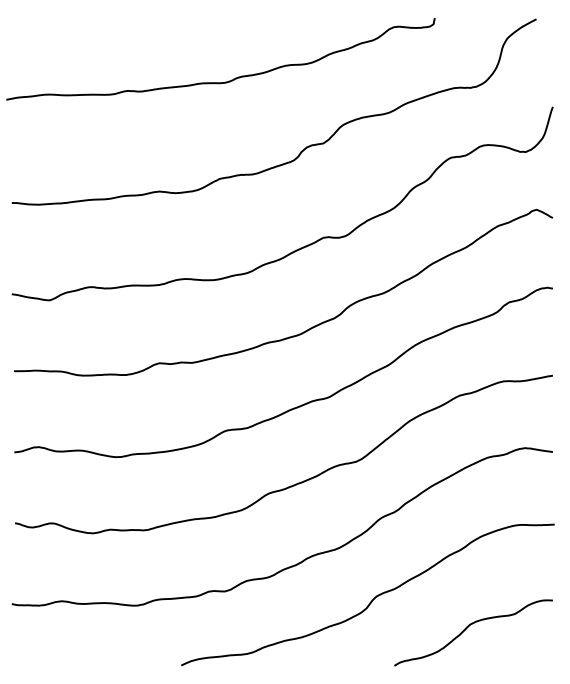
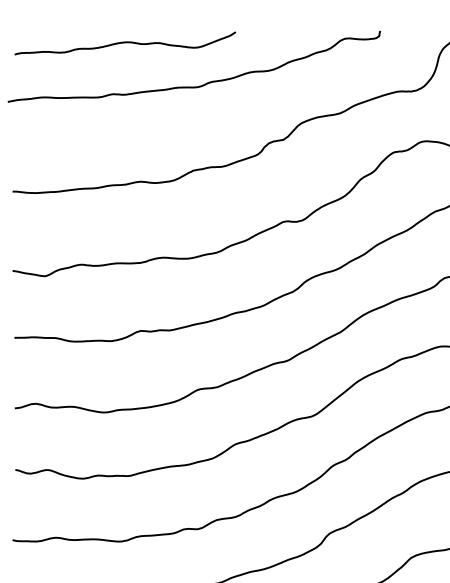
curve: (141, 32) -> (125, 43), added

